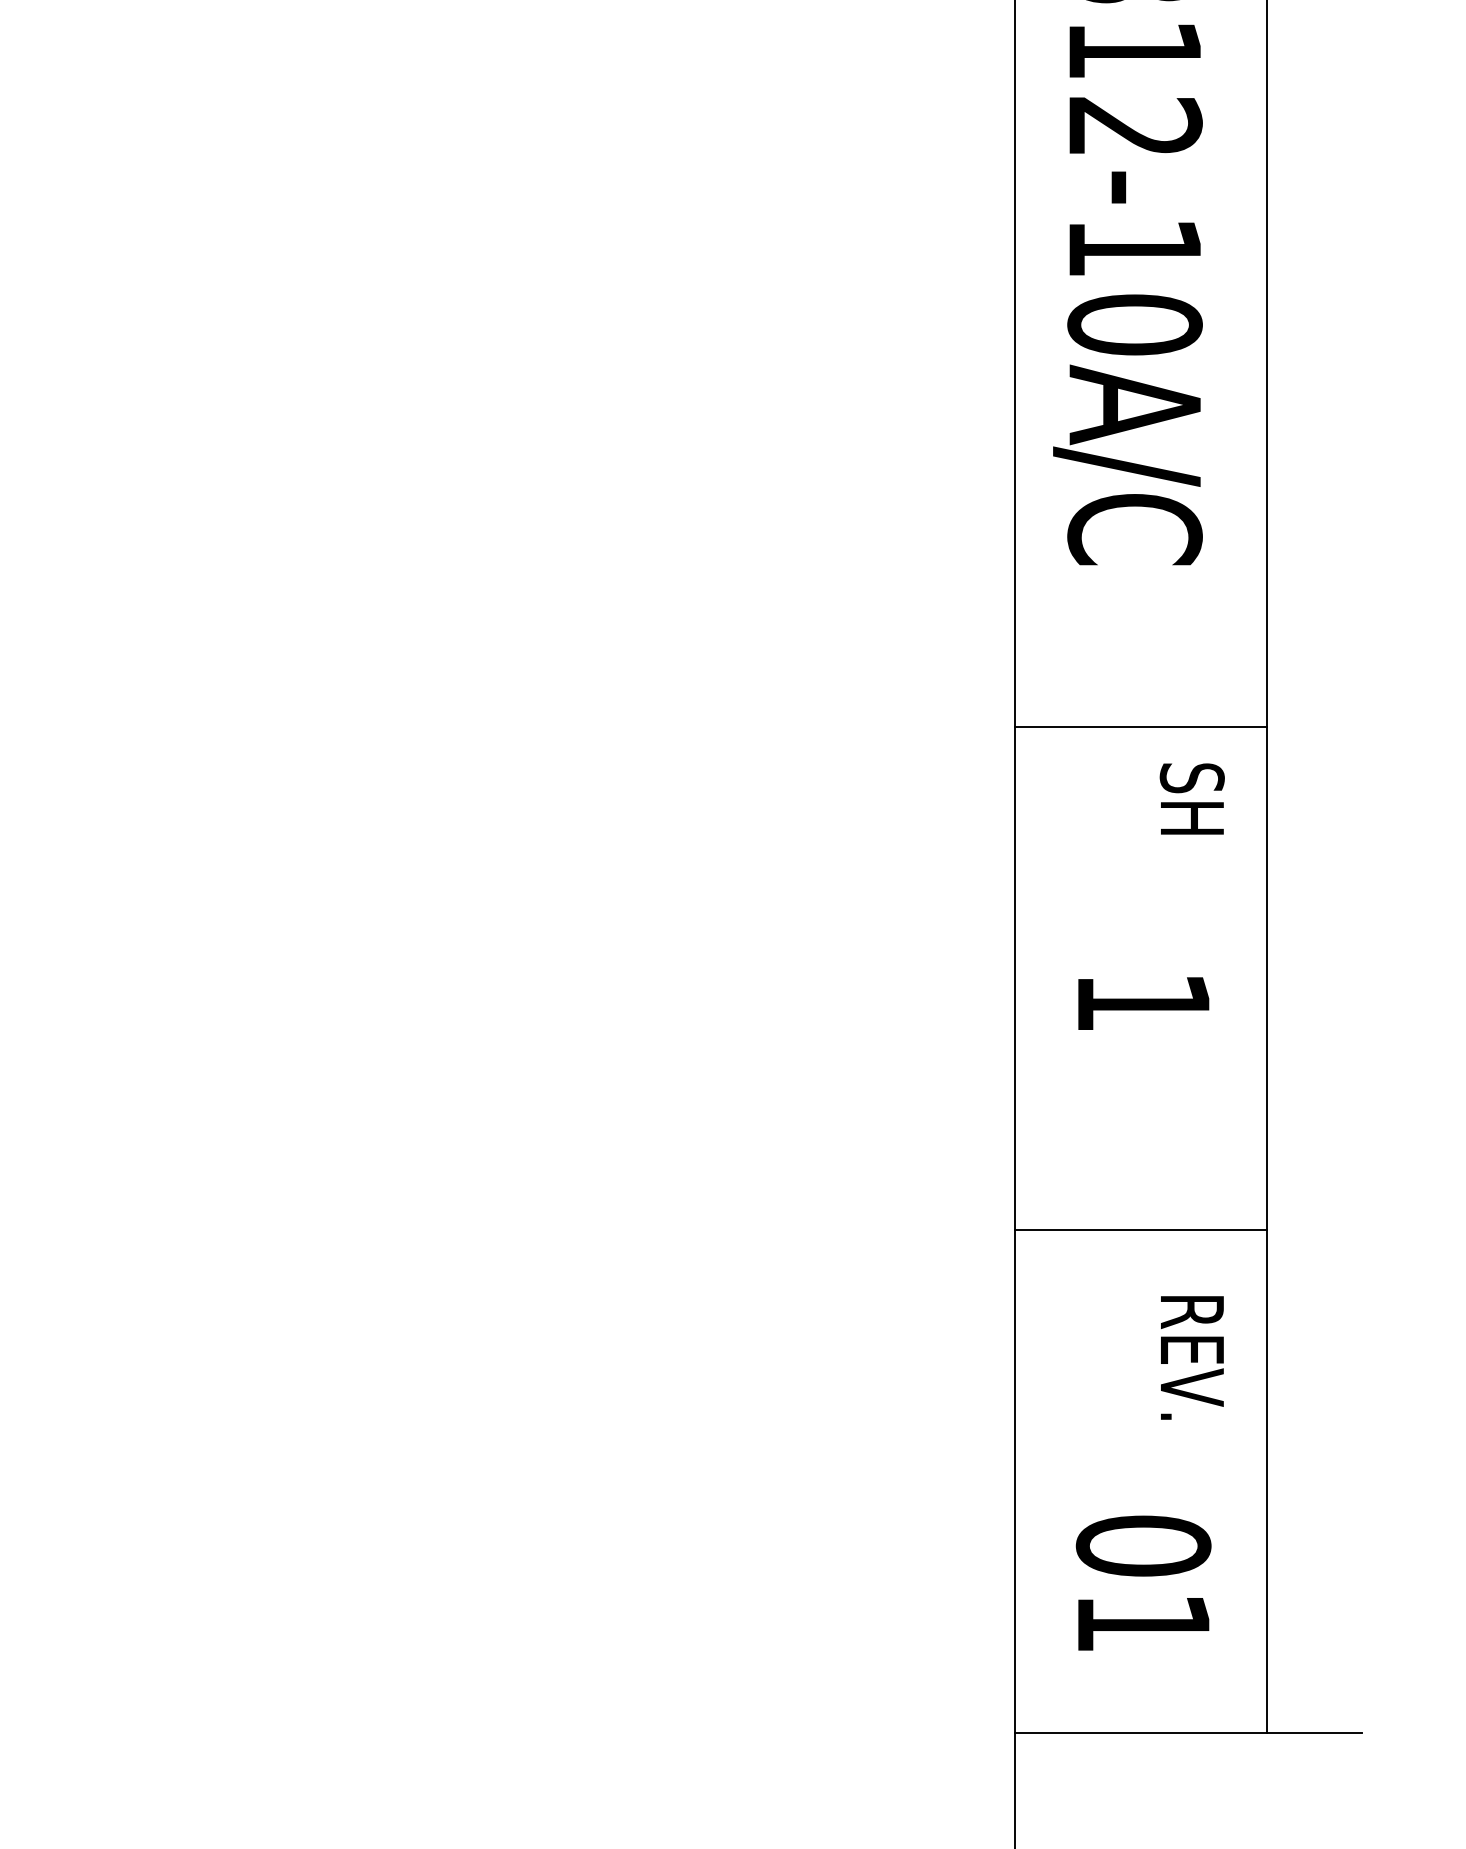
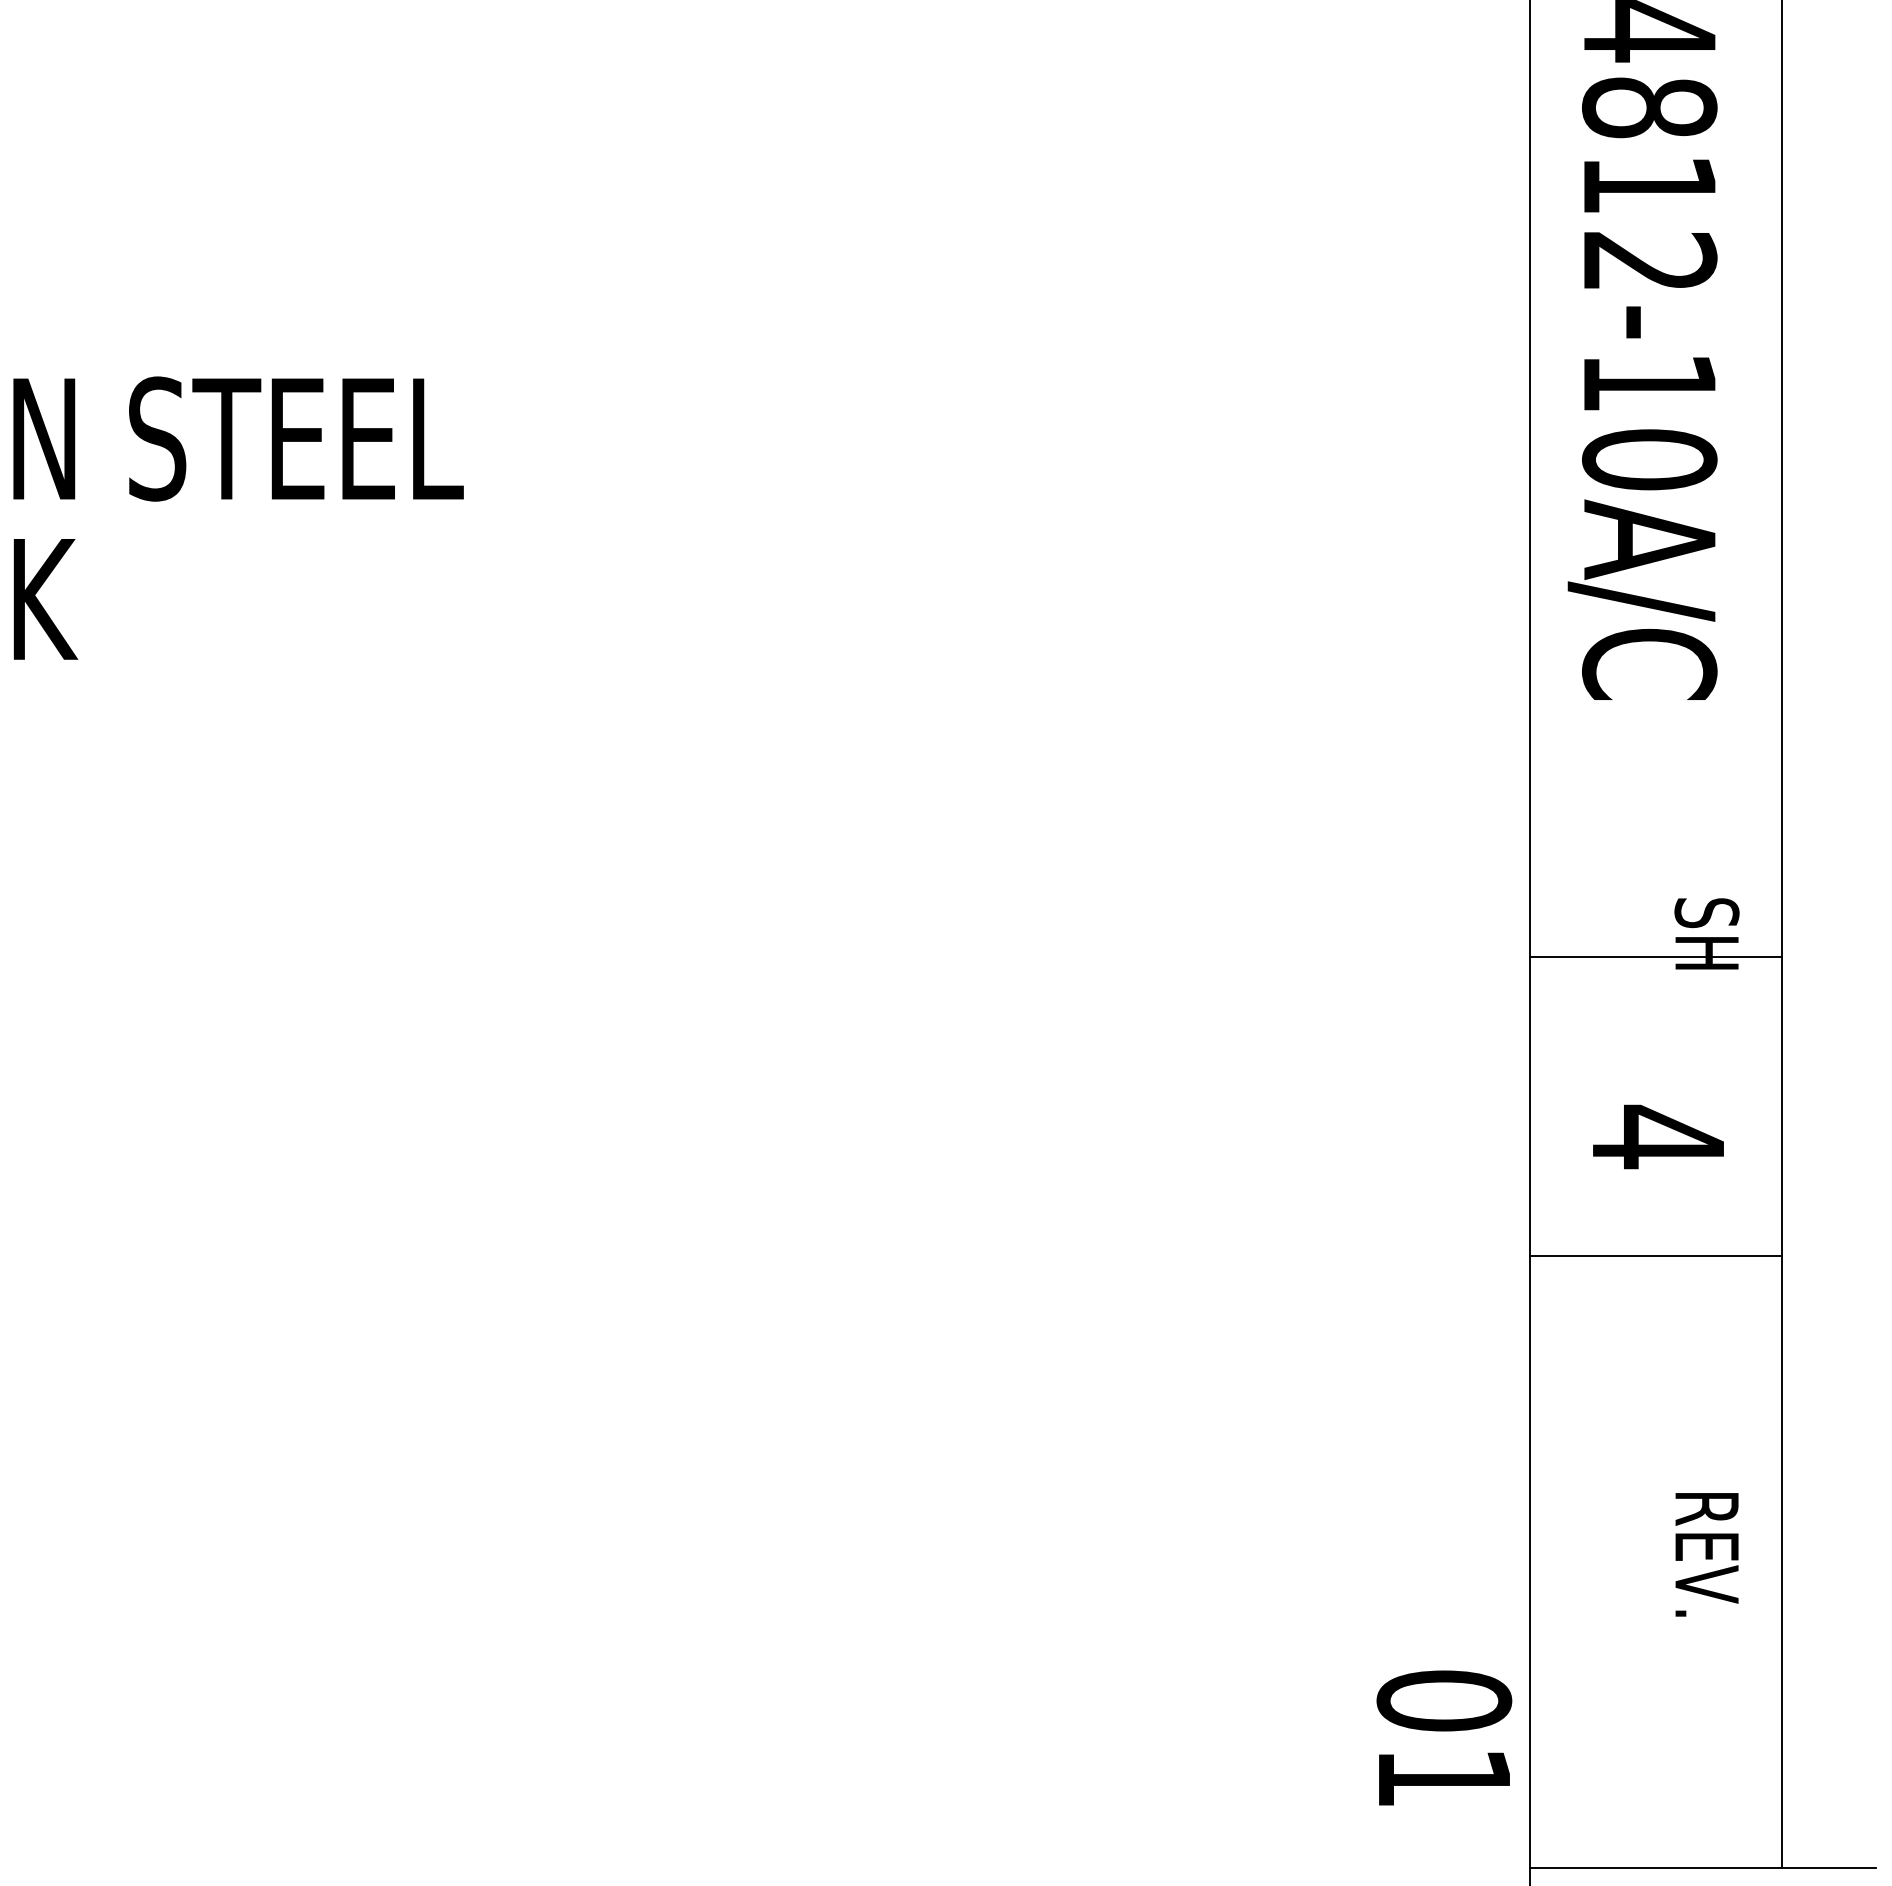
line: (1140, 726) -> (1655, 956), moved
text: (1143, 1001) -> (1658, 1136), 1 -> 4
line: (1140, 1229) -> (1655, 1255), moved
text: (1191, 1357) -> (1706, 1554), moved
text: (1143, 1582) -> (1444, 1737), moved

